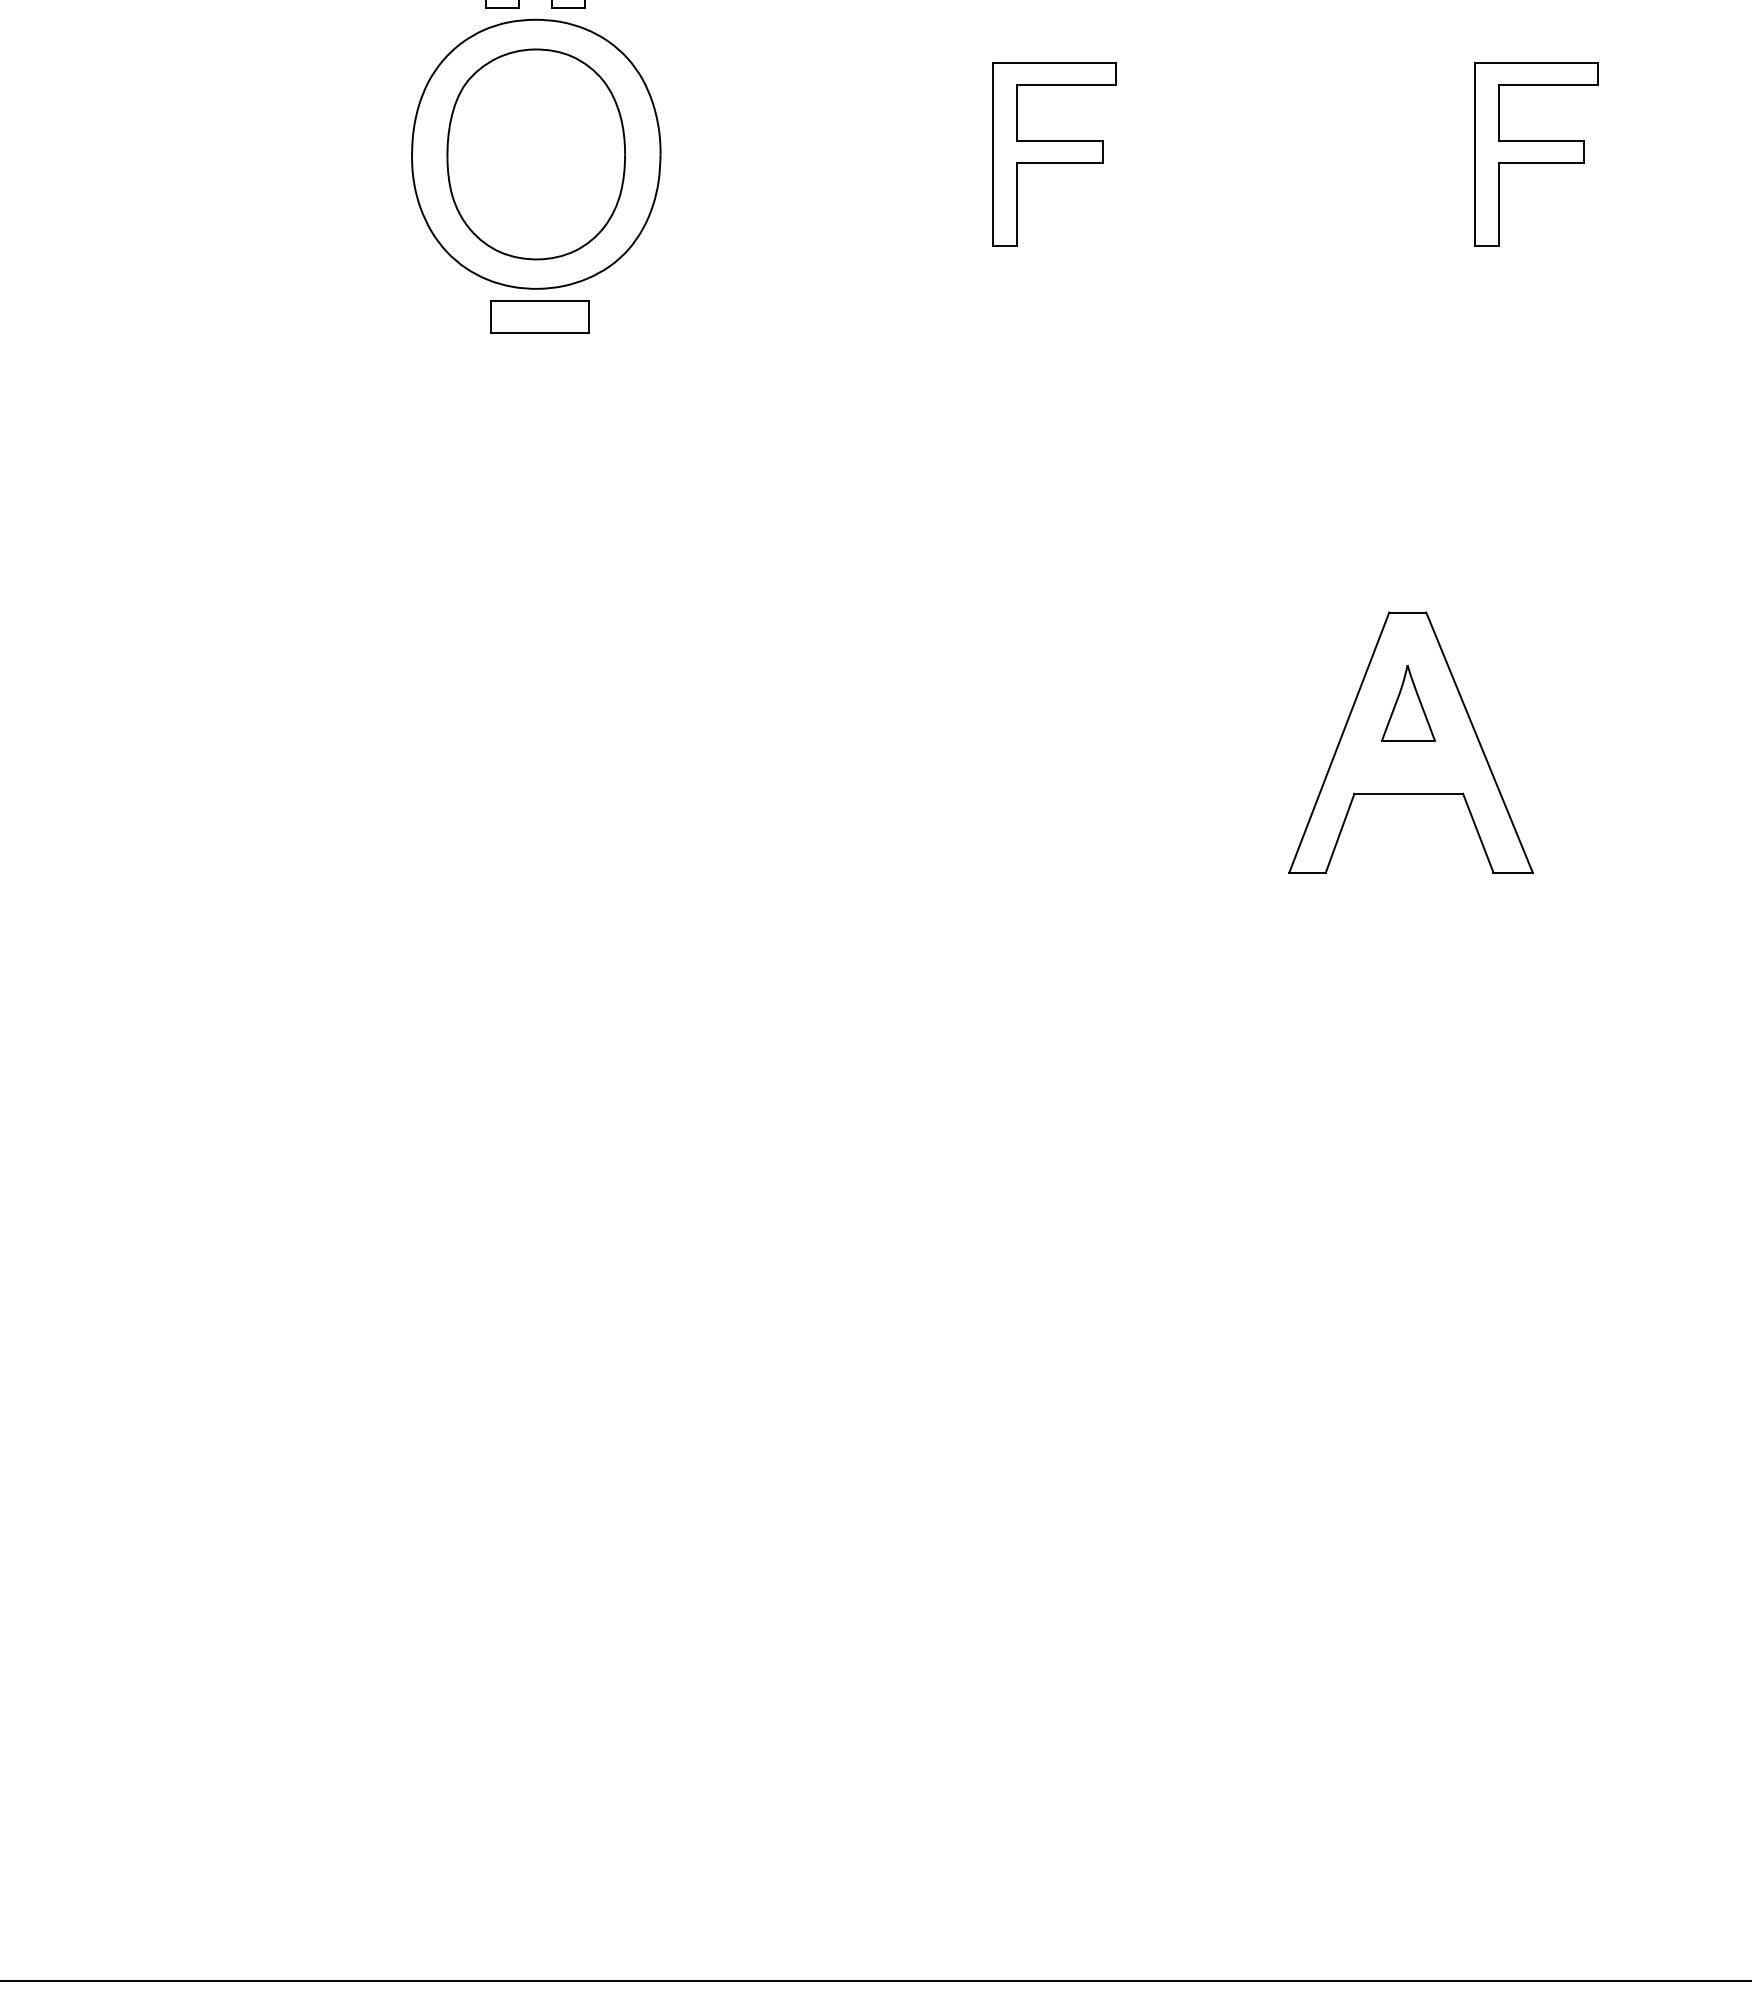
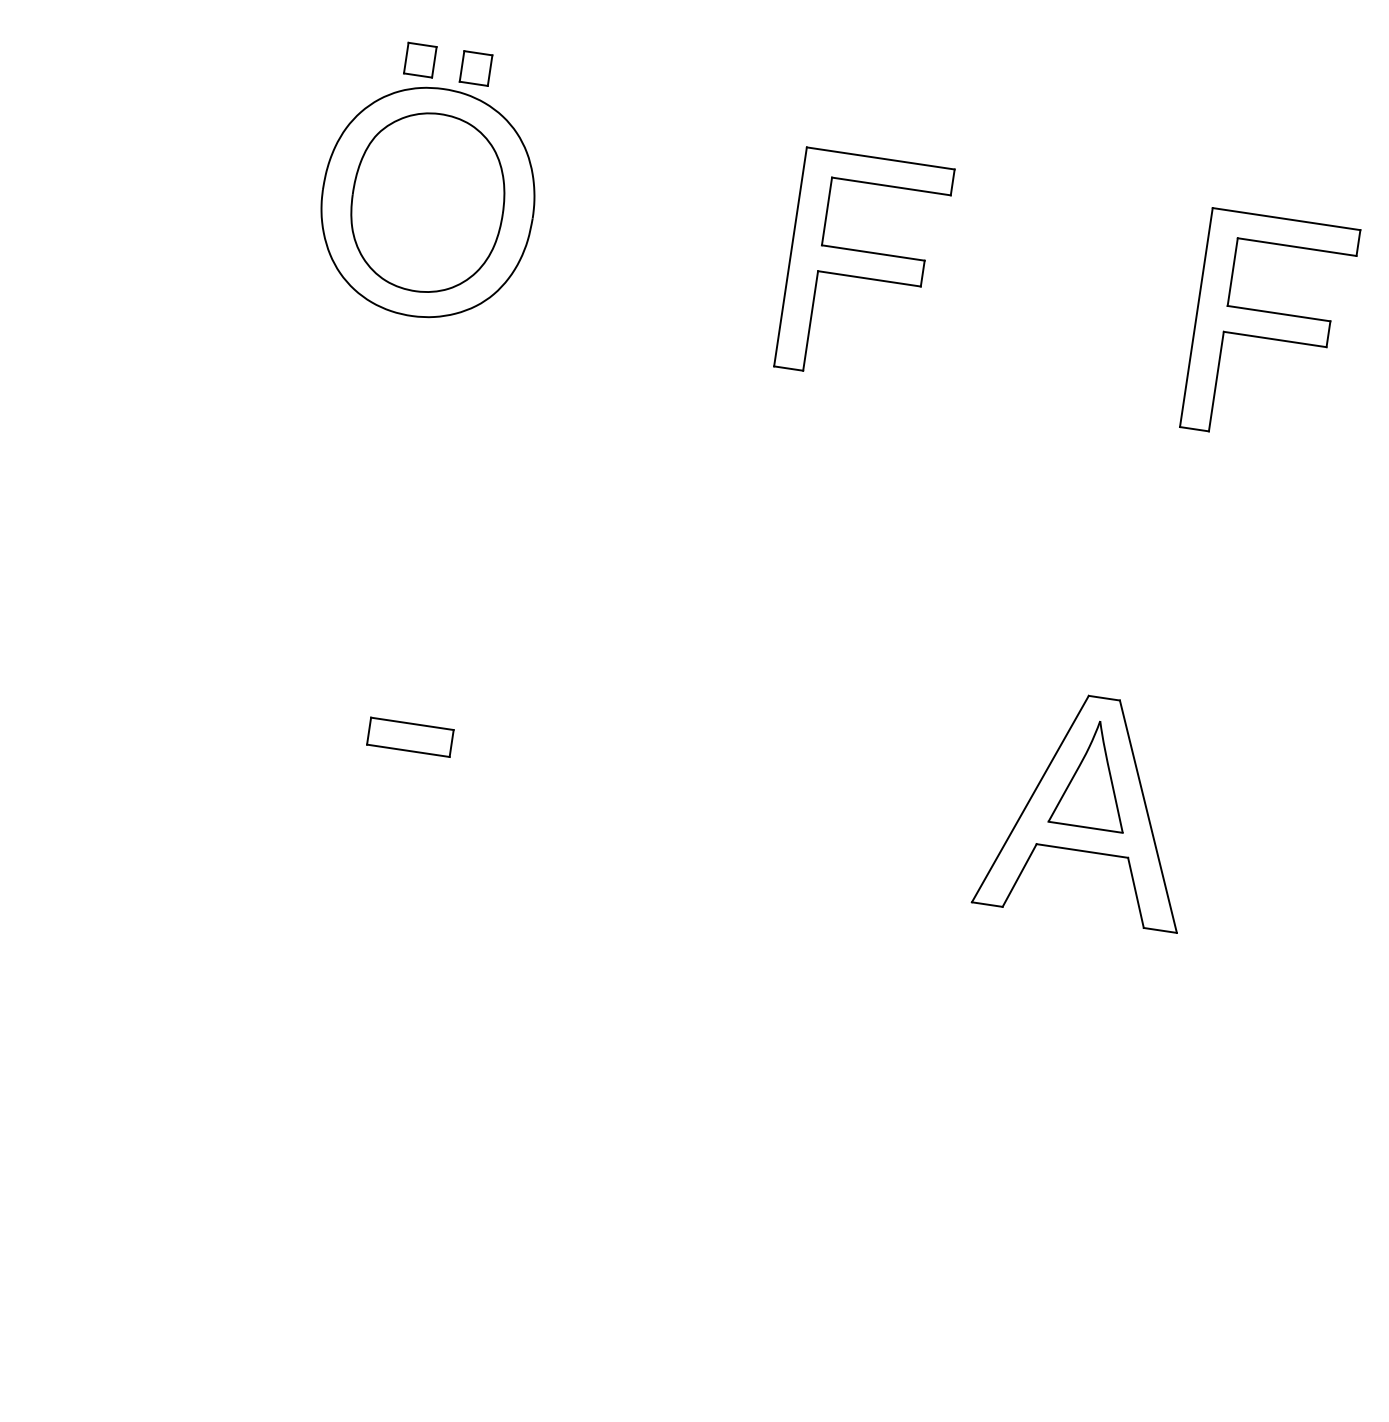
part: (1054, 154) -> (864, 267), size x1.43
part: (1536, 154) -> (1270, 328), size x1.43
part: (539, 316) -> (410, 736), moved
part: (1408, 702) -> (1093, 774), size x1.67

